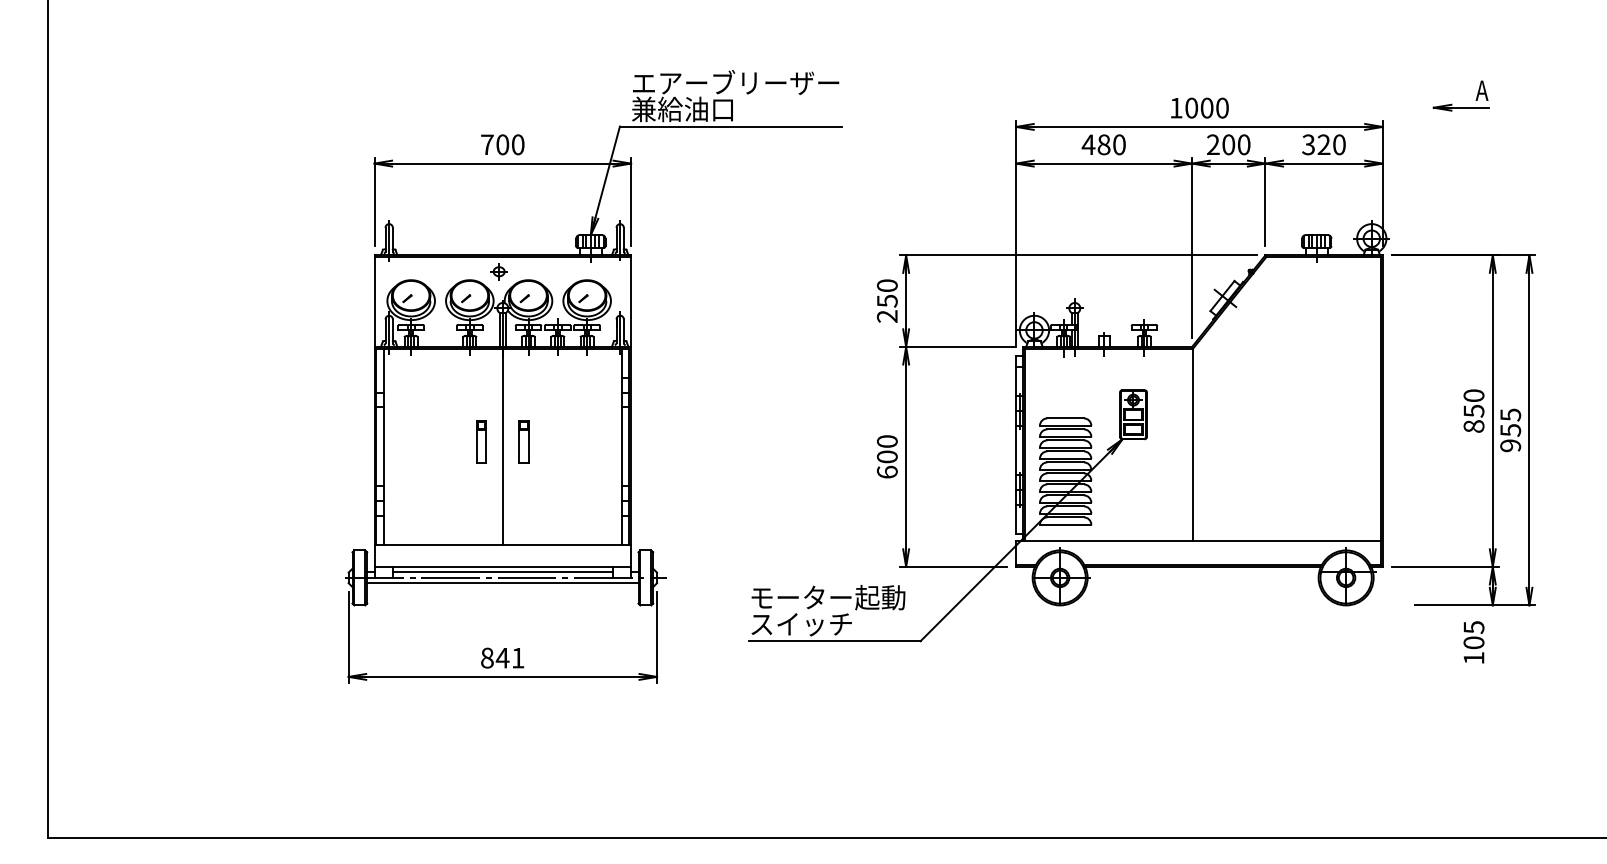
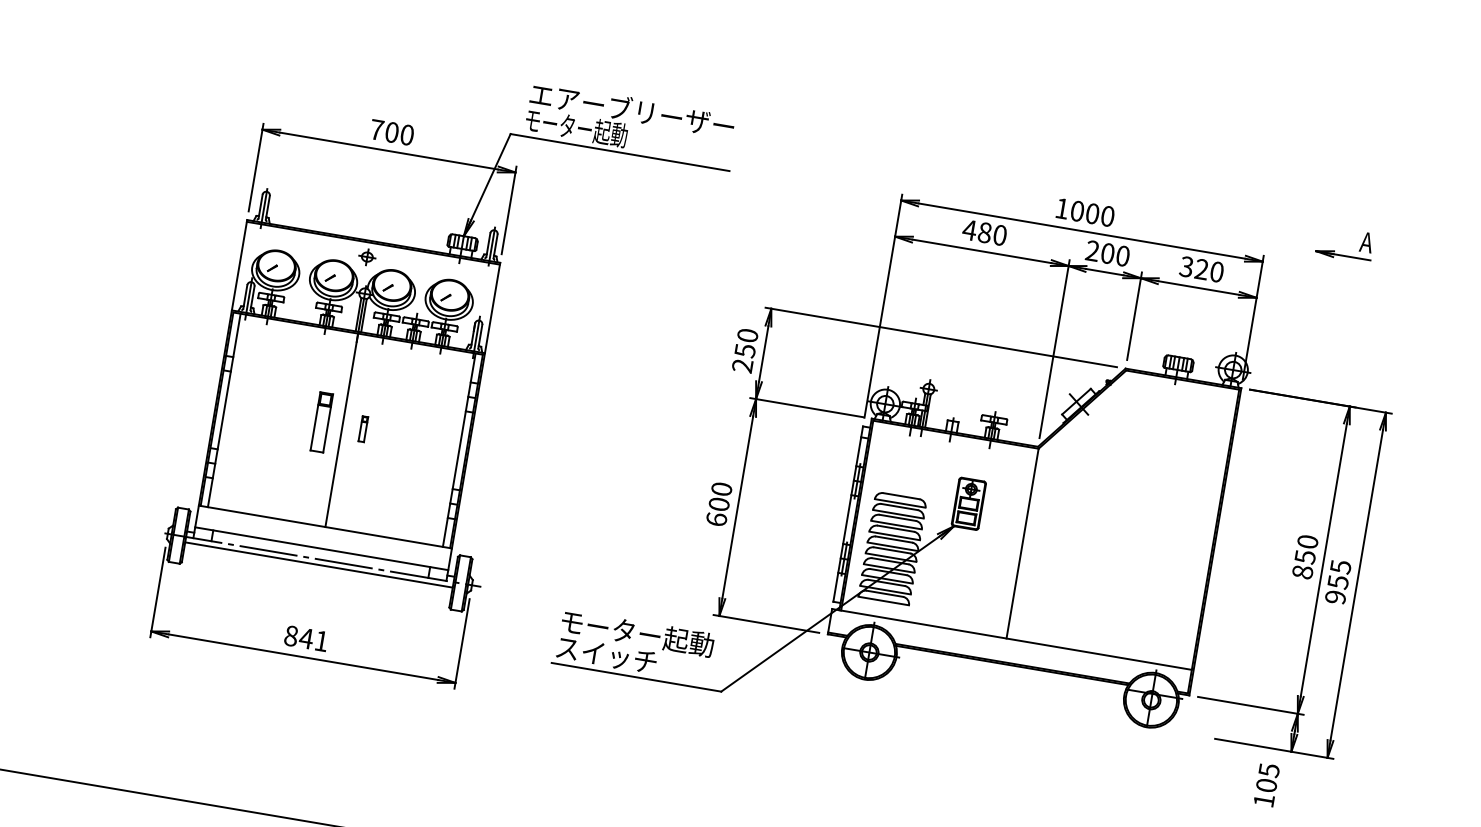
text: (683, 109) -> (576, 127), 兼給油口 -> モーター起動
part: (481, 441) -> (321, 421), size x1.4
part: (523, 441) -> (363, 428), size x0.6
line: (502, 572) -> (320, 554), removed

